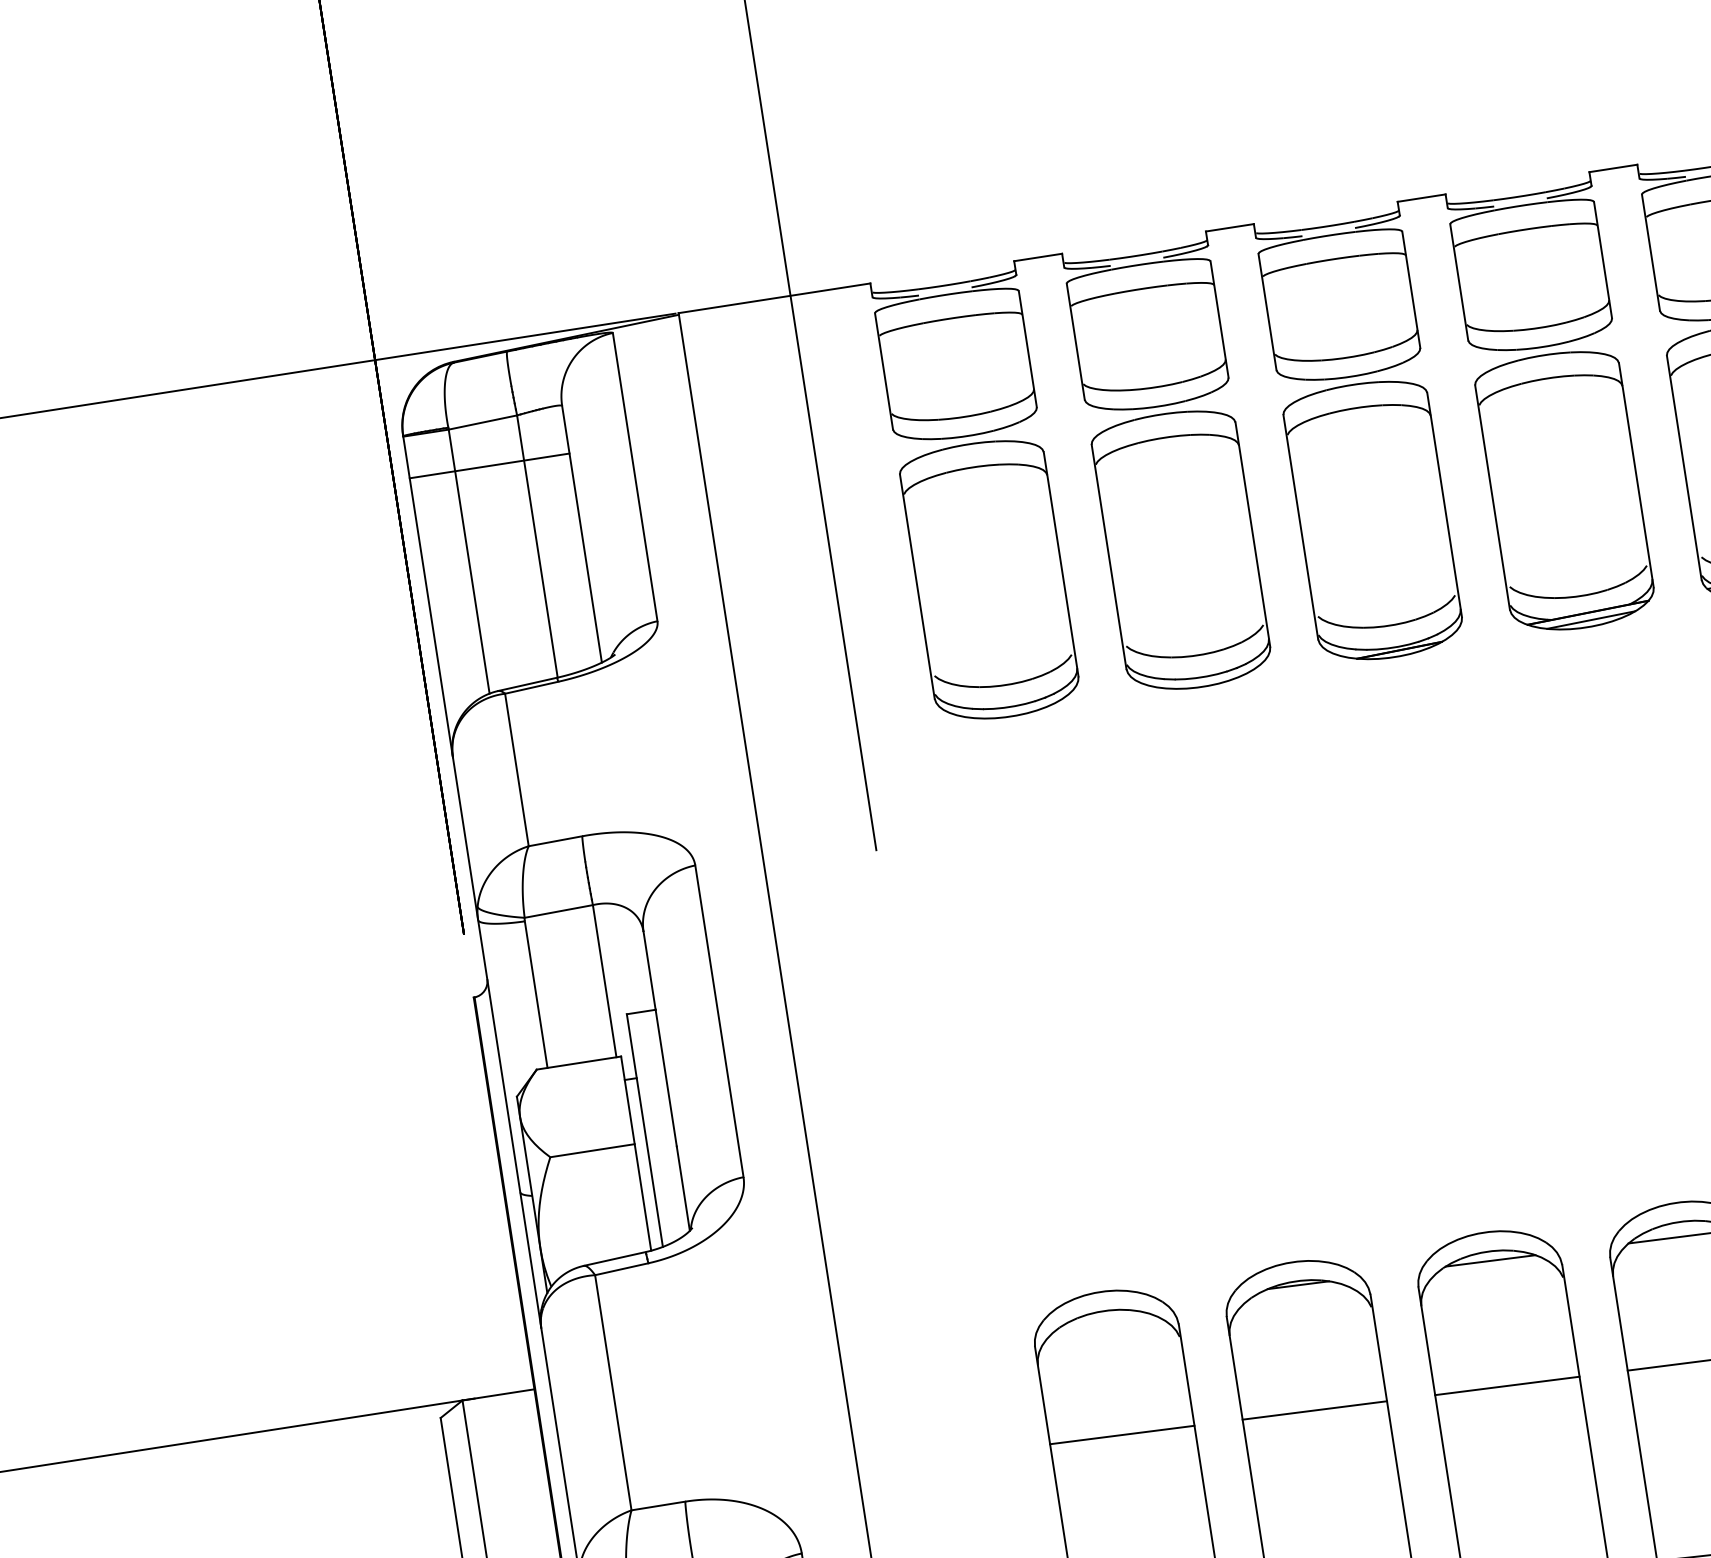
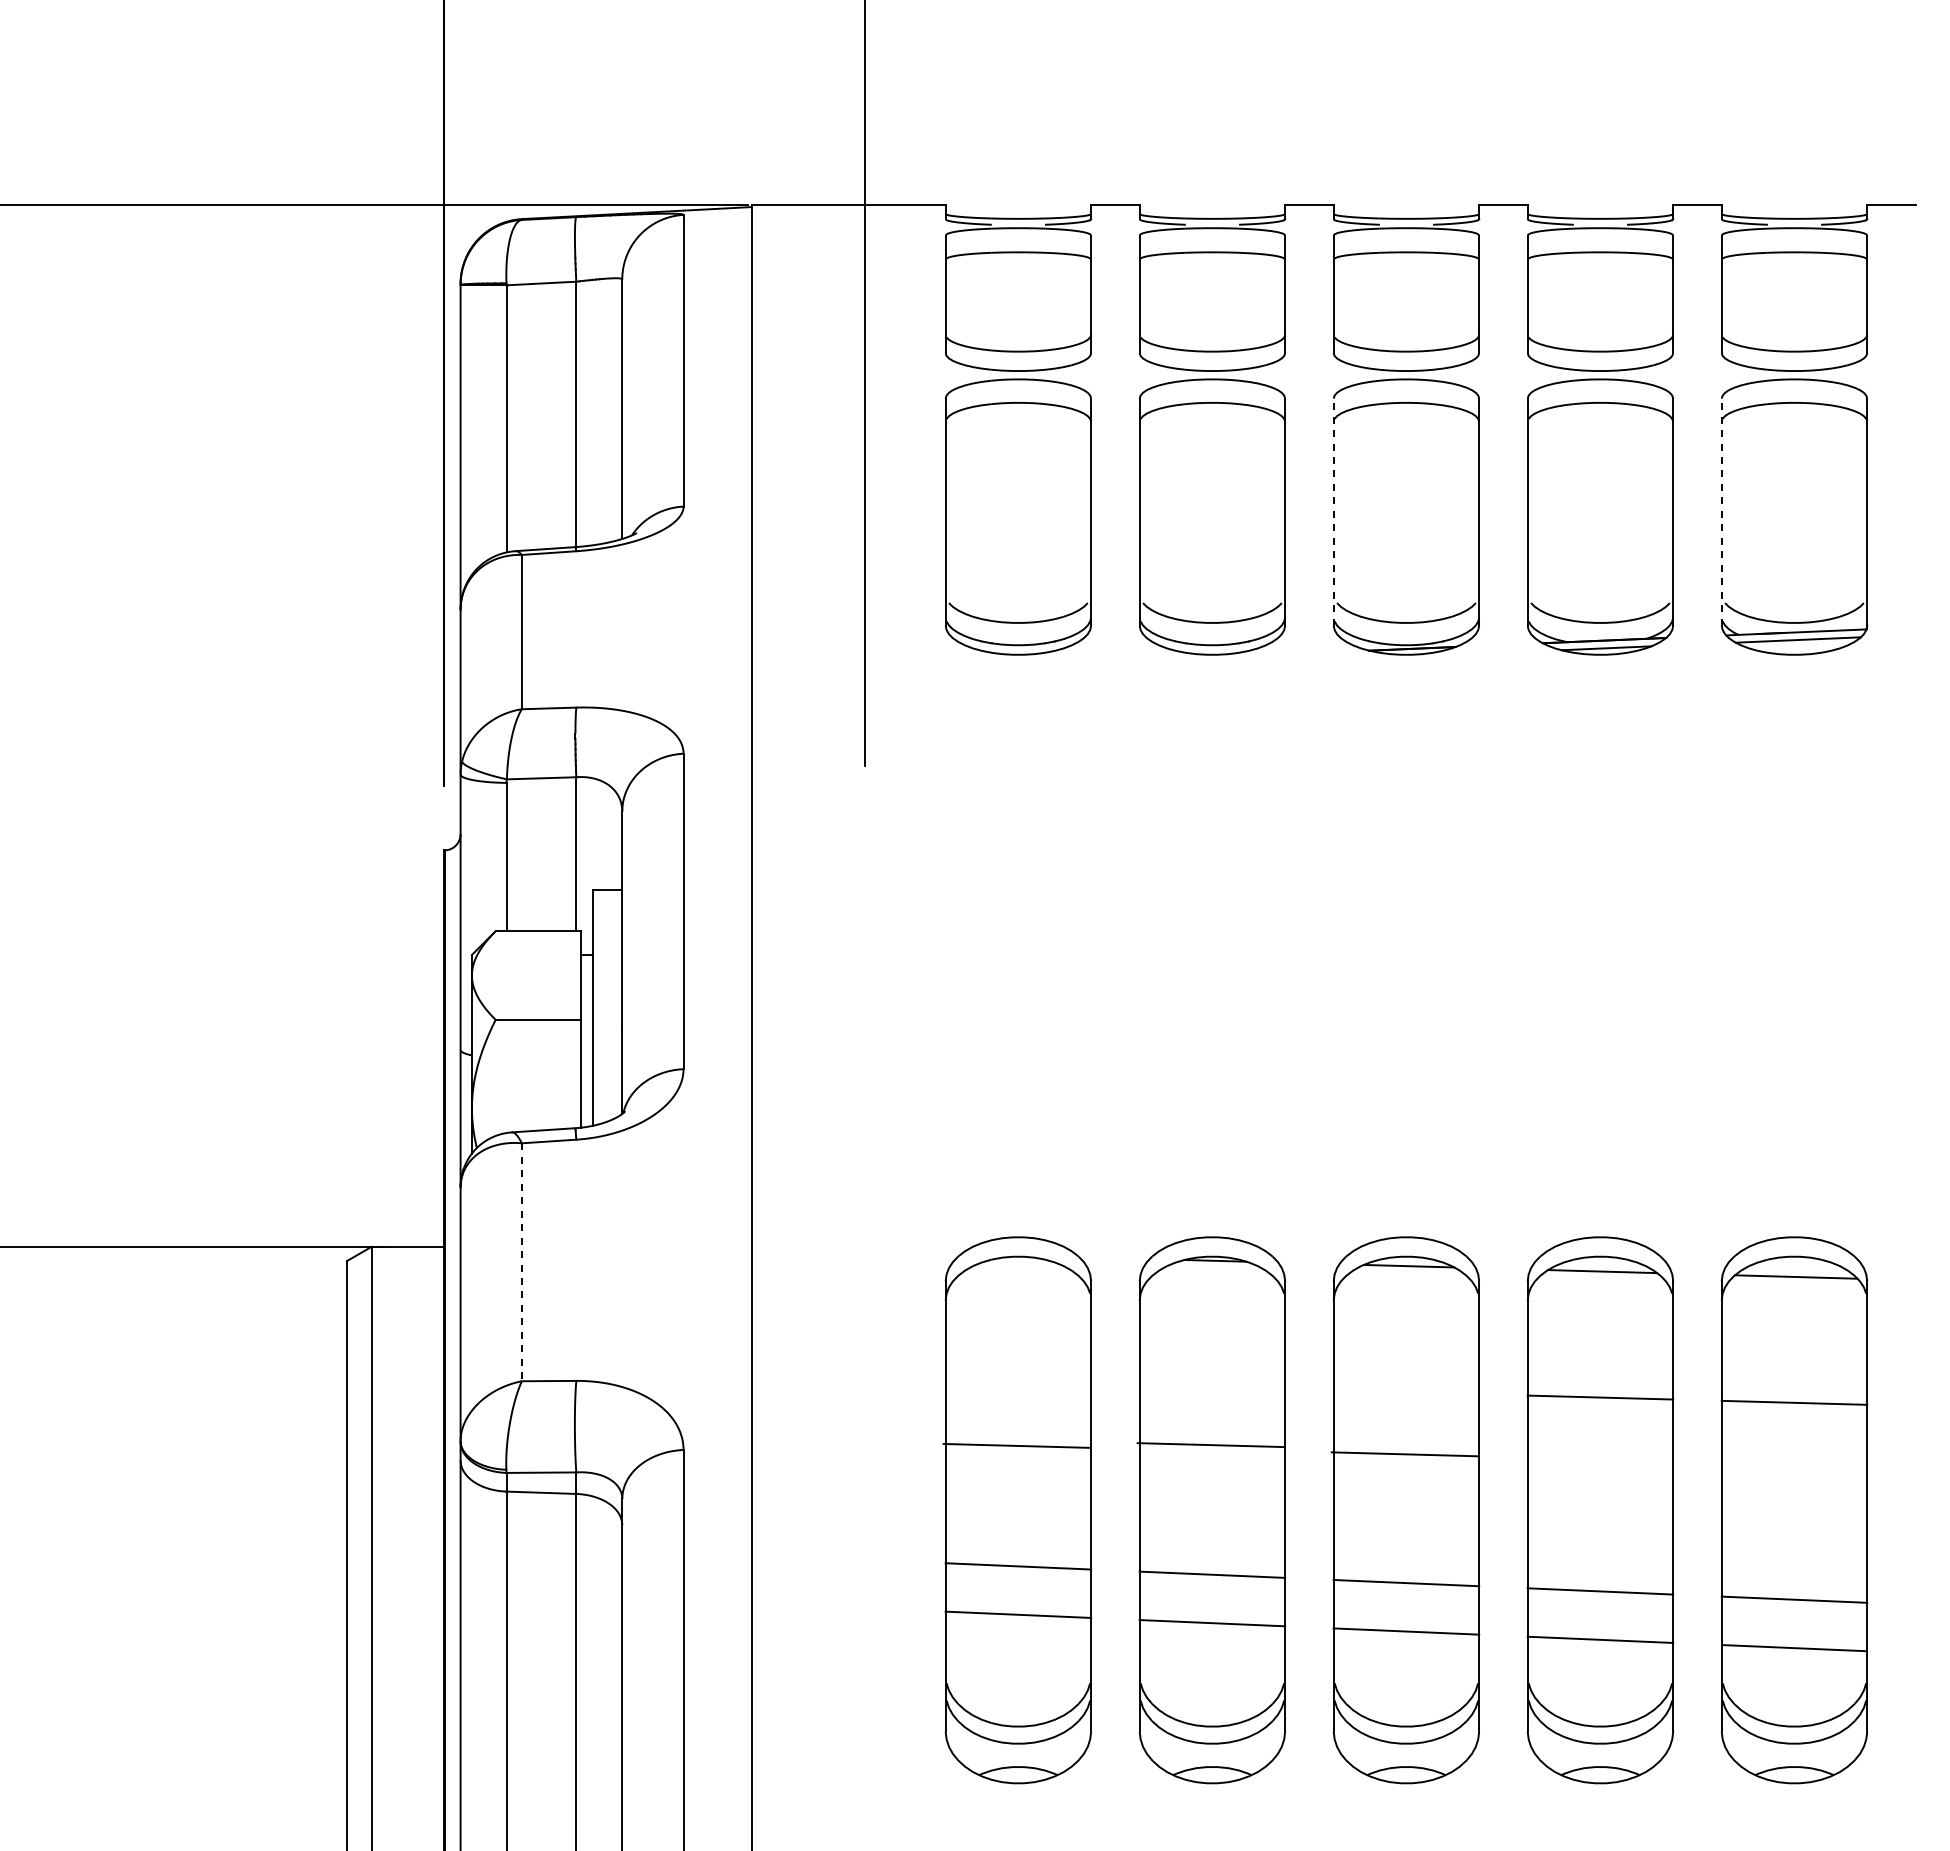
line: (489, 465) -> (541, 327), removed
line: (1684, 468) -> (1721, 512), solid -> dashed
line: (1300, 527) -> (1333, 512), solid -> dashed
line: (1507, 1386) -> (1404, 1454), moved
line: (612, 1393) -> (521, 1262), solid -> dashed
line: (1314, 1410) -> (1210, 1445), moved
line: (1122, 1434) -> (1016, 1445), moved

